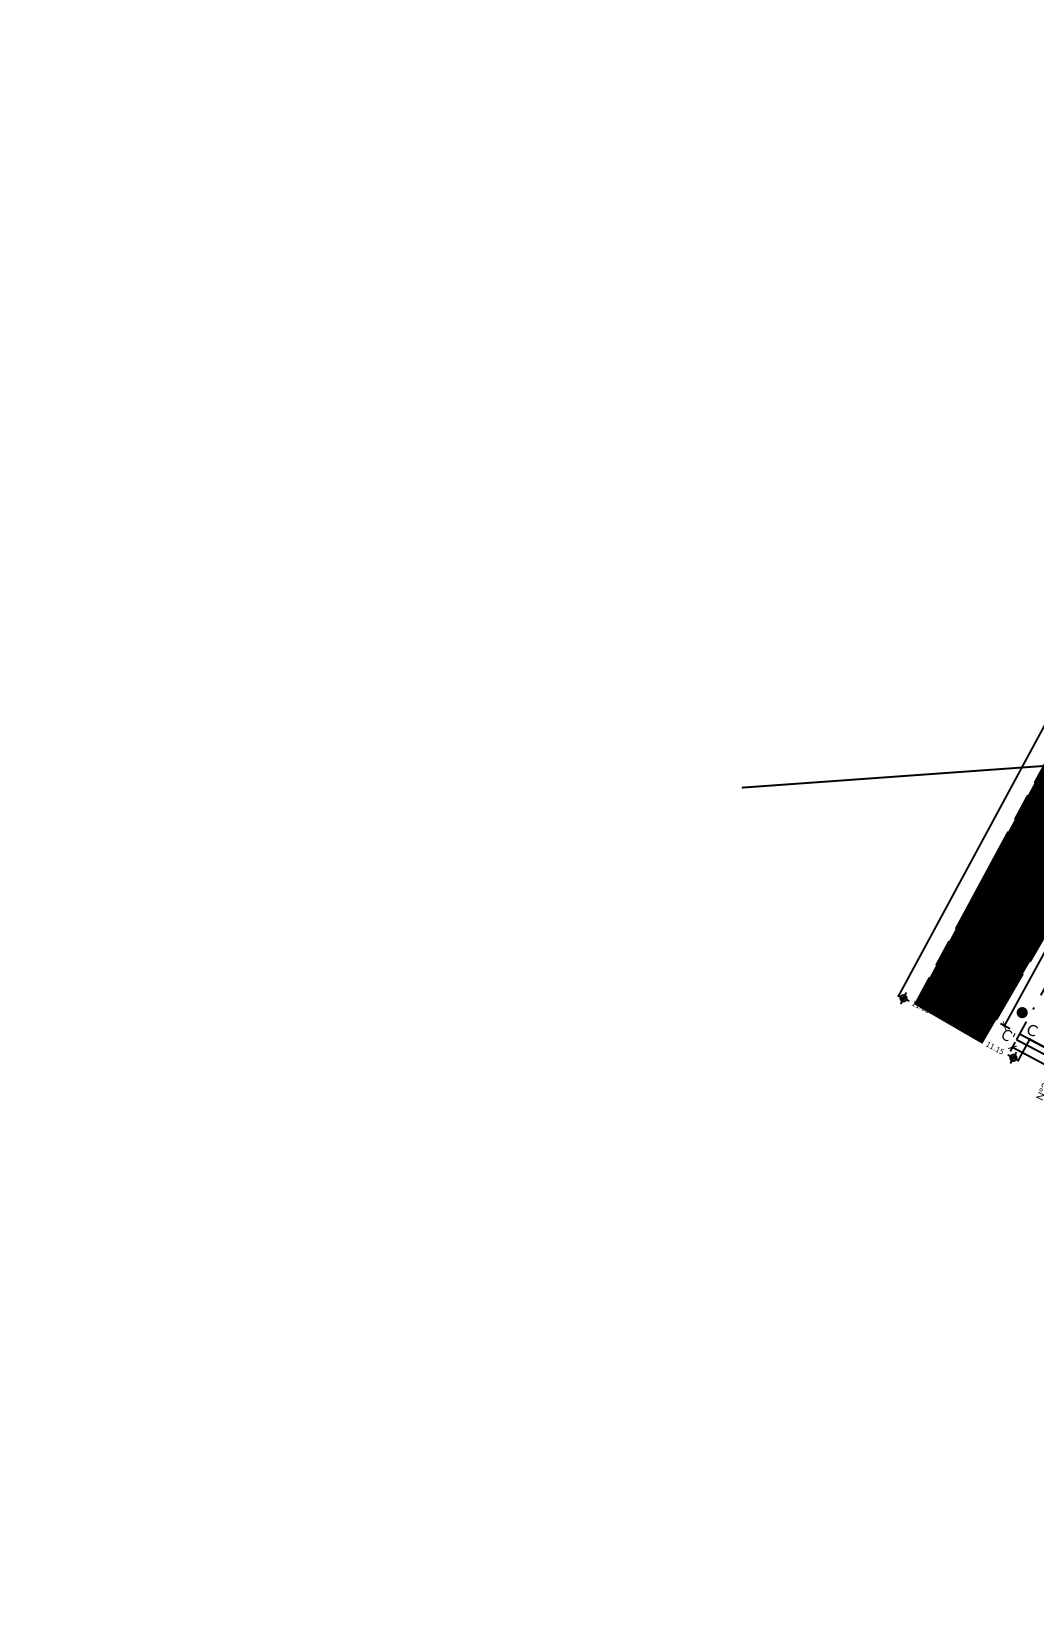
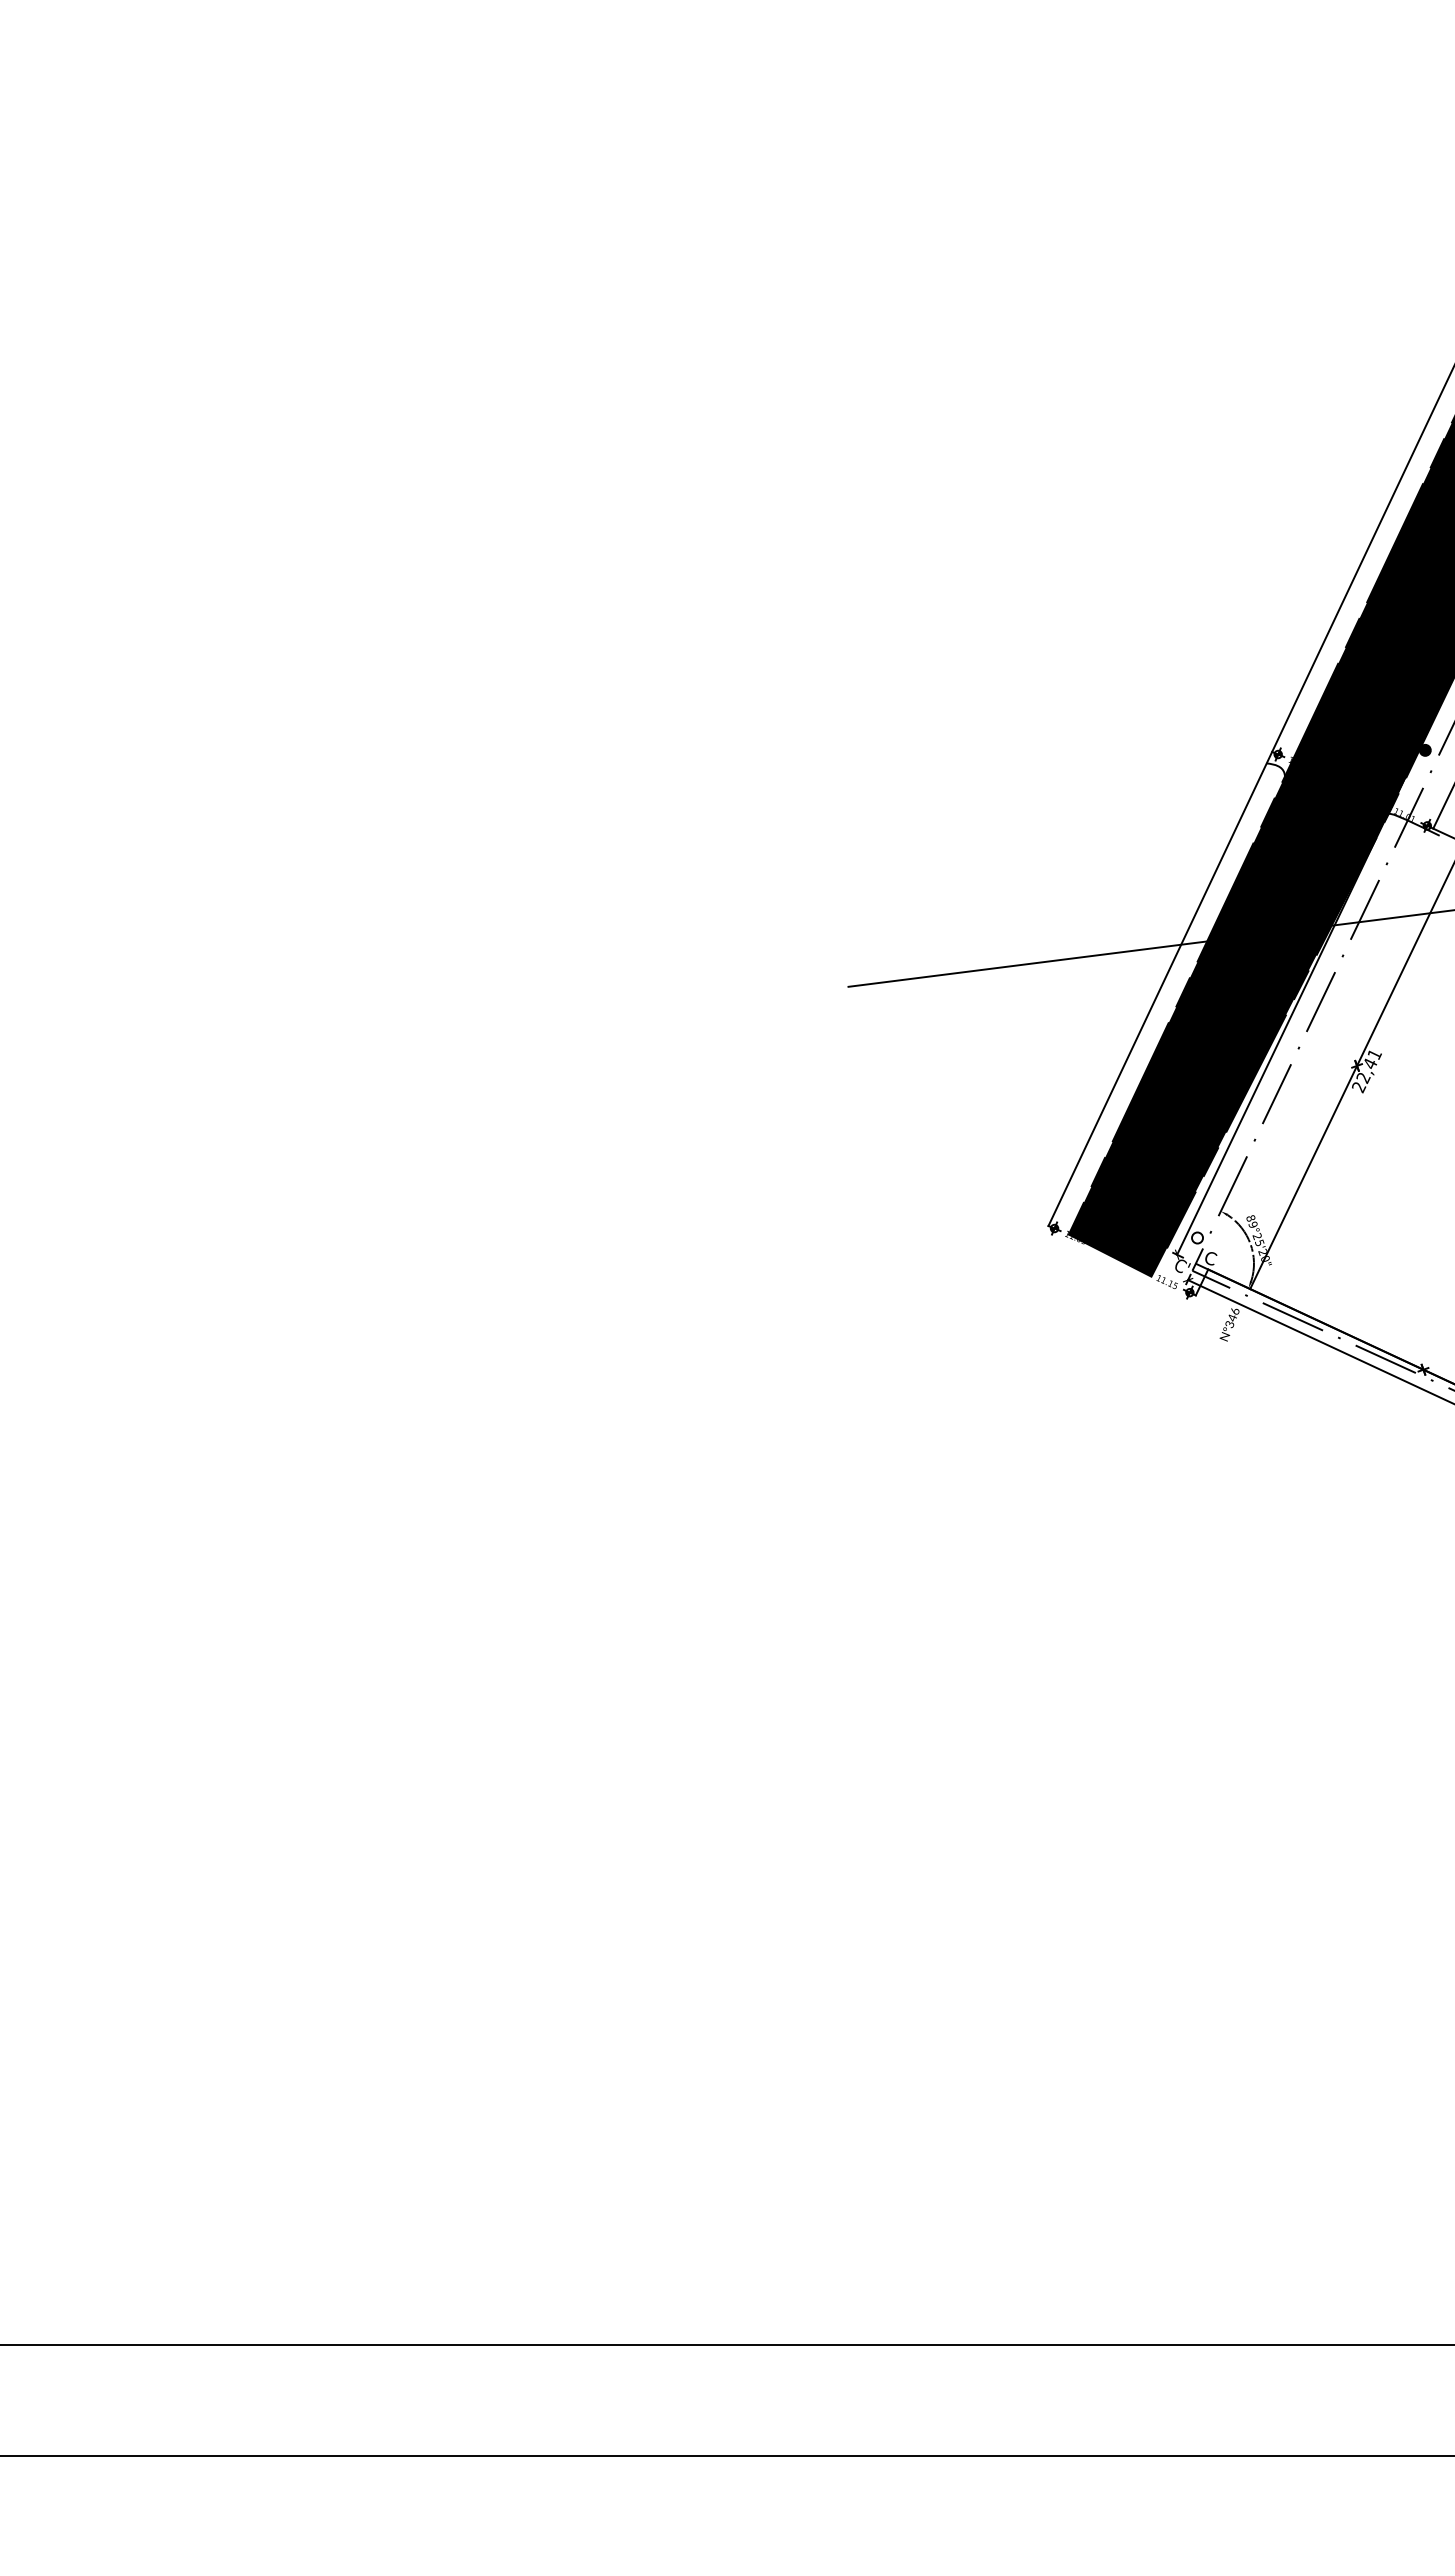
fill: (1022, 1012) -> (1197, 1237), removed

